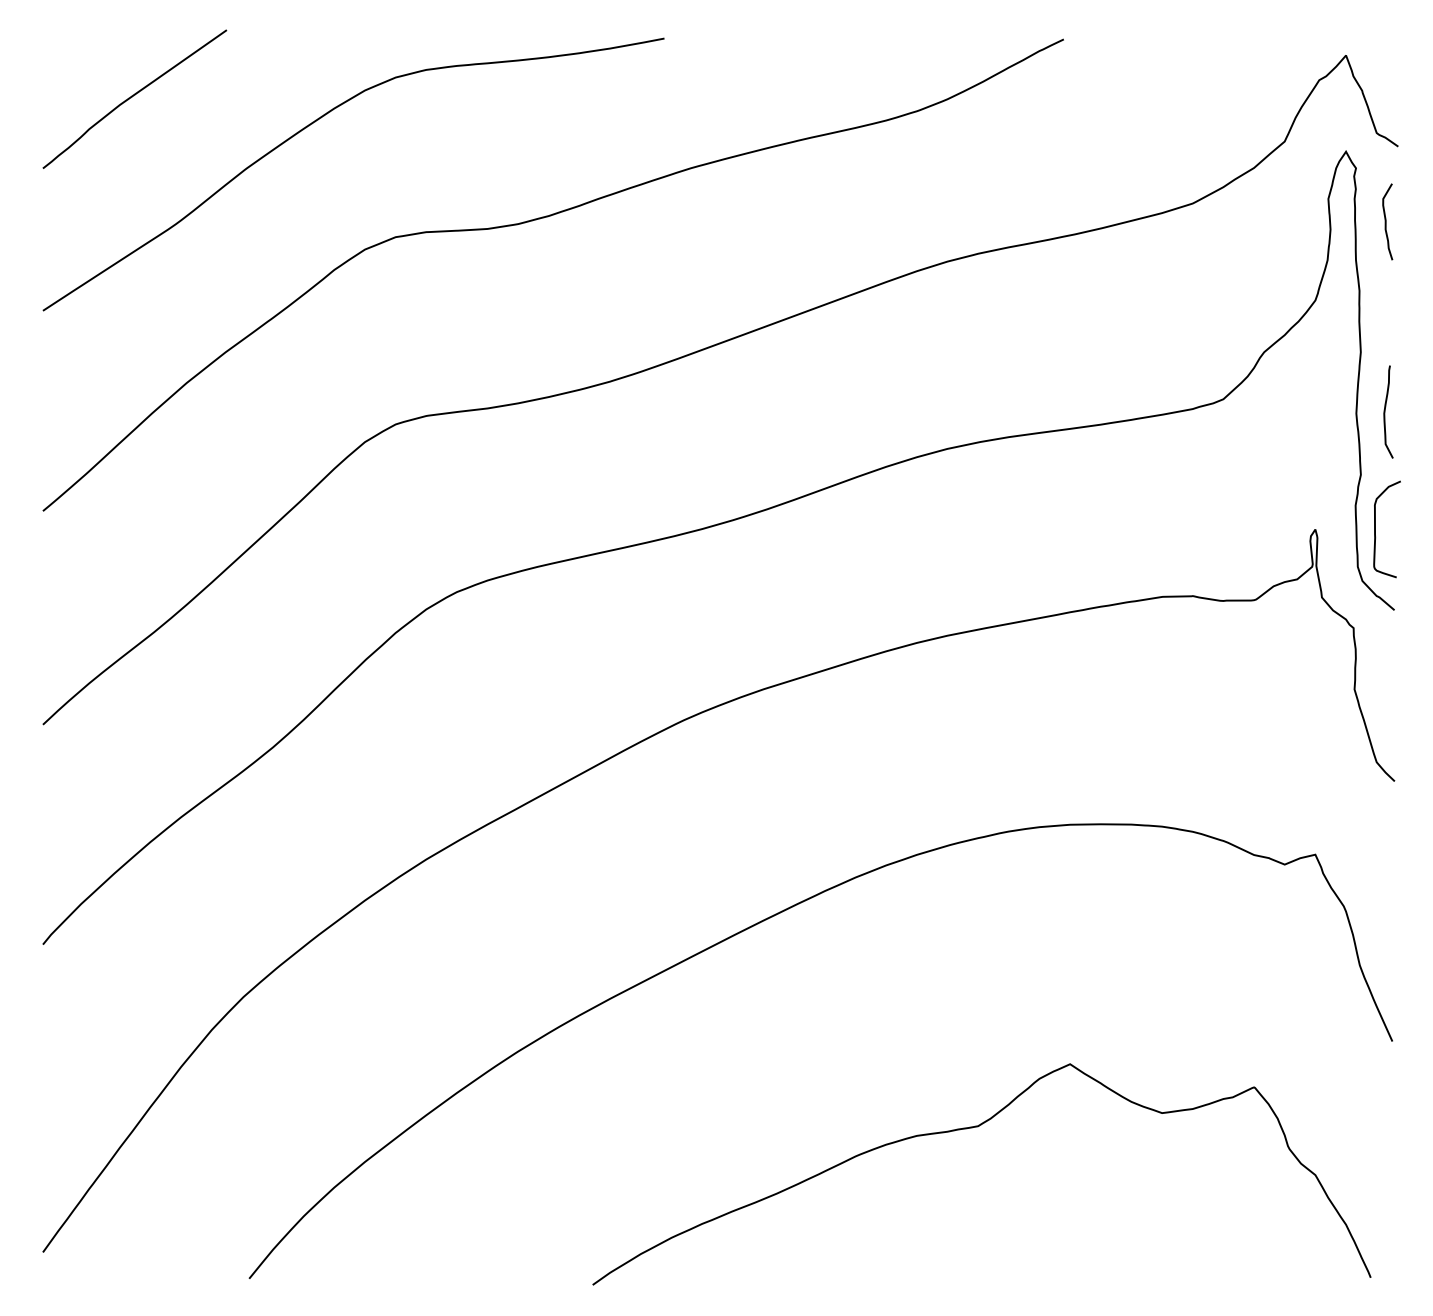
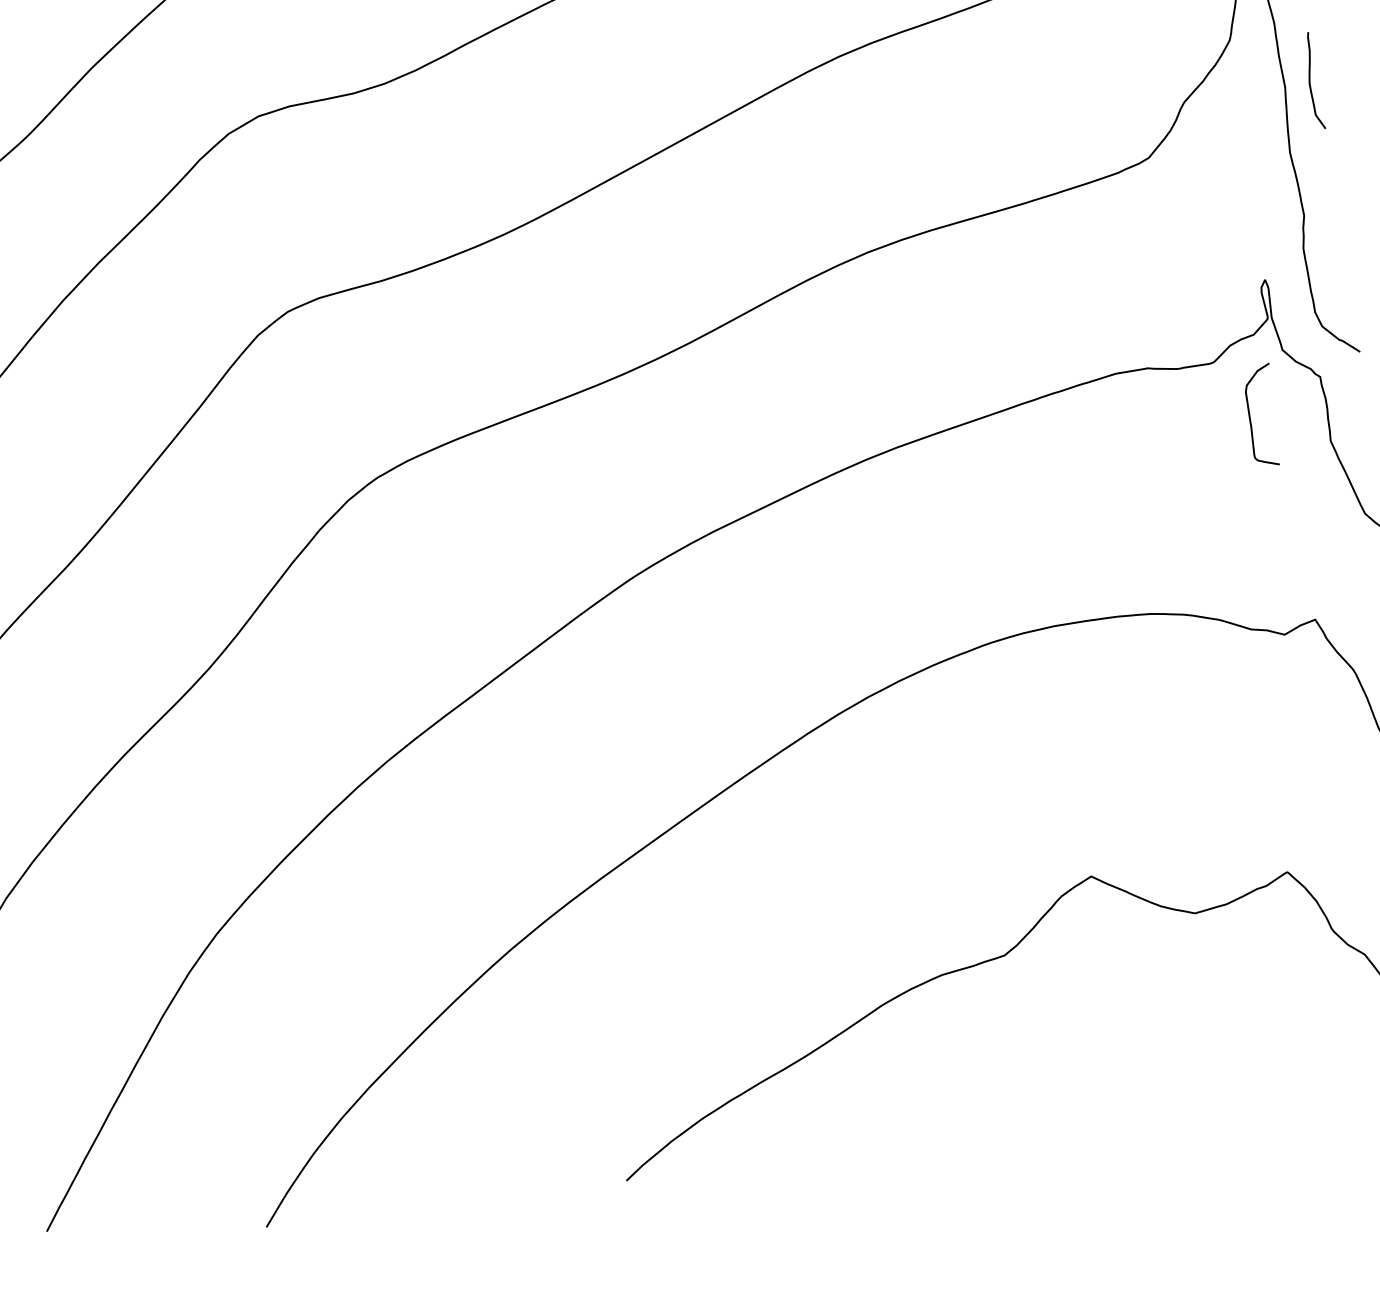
curve: (1385, 411) -> (1310, 80), moved
curve: (1375, 529) -> (1250, 417), moved

